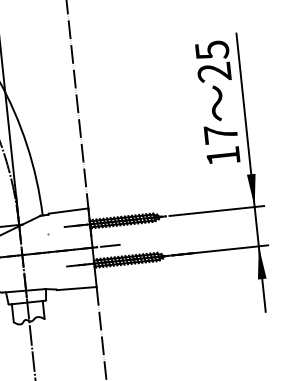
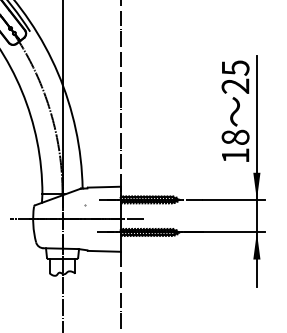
text: (220, 133) -> (235, 136), 17 -> 18

